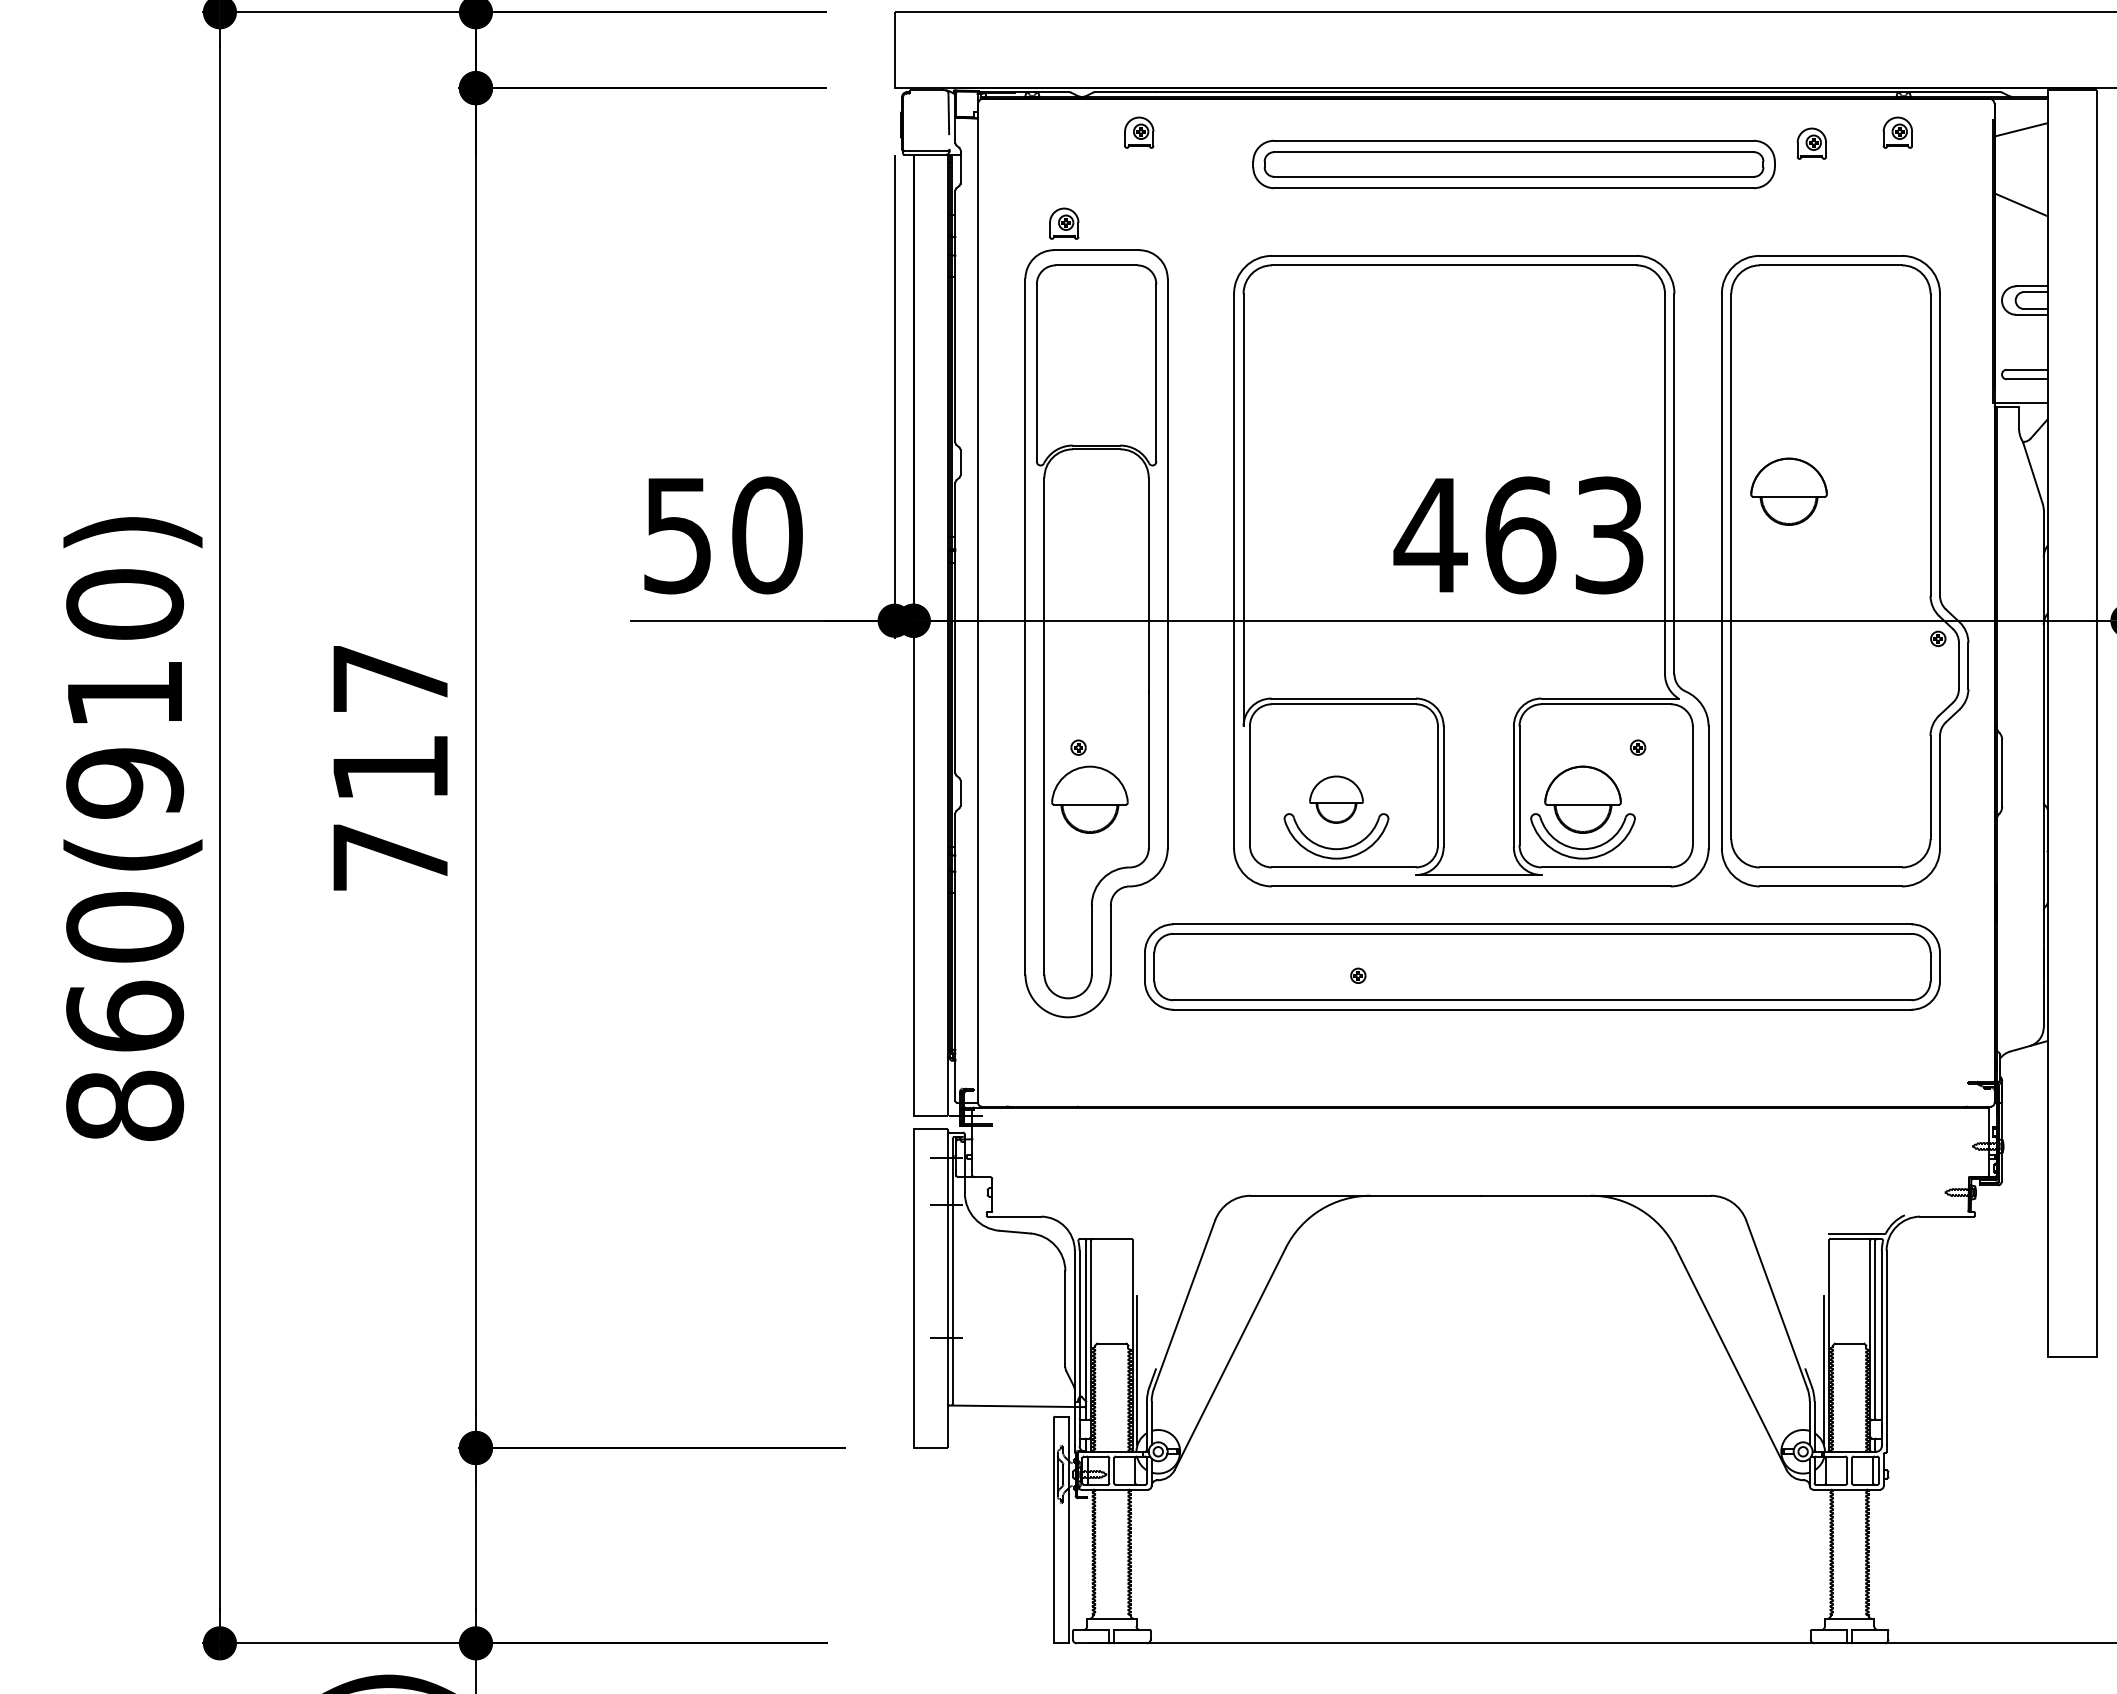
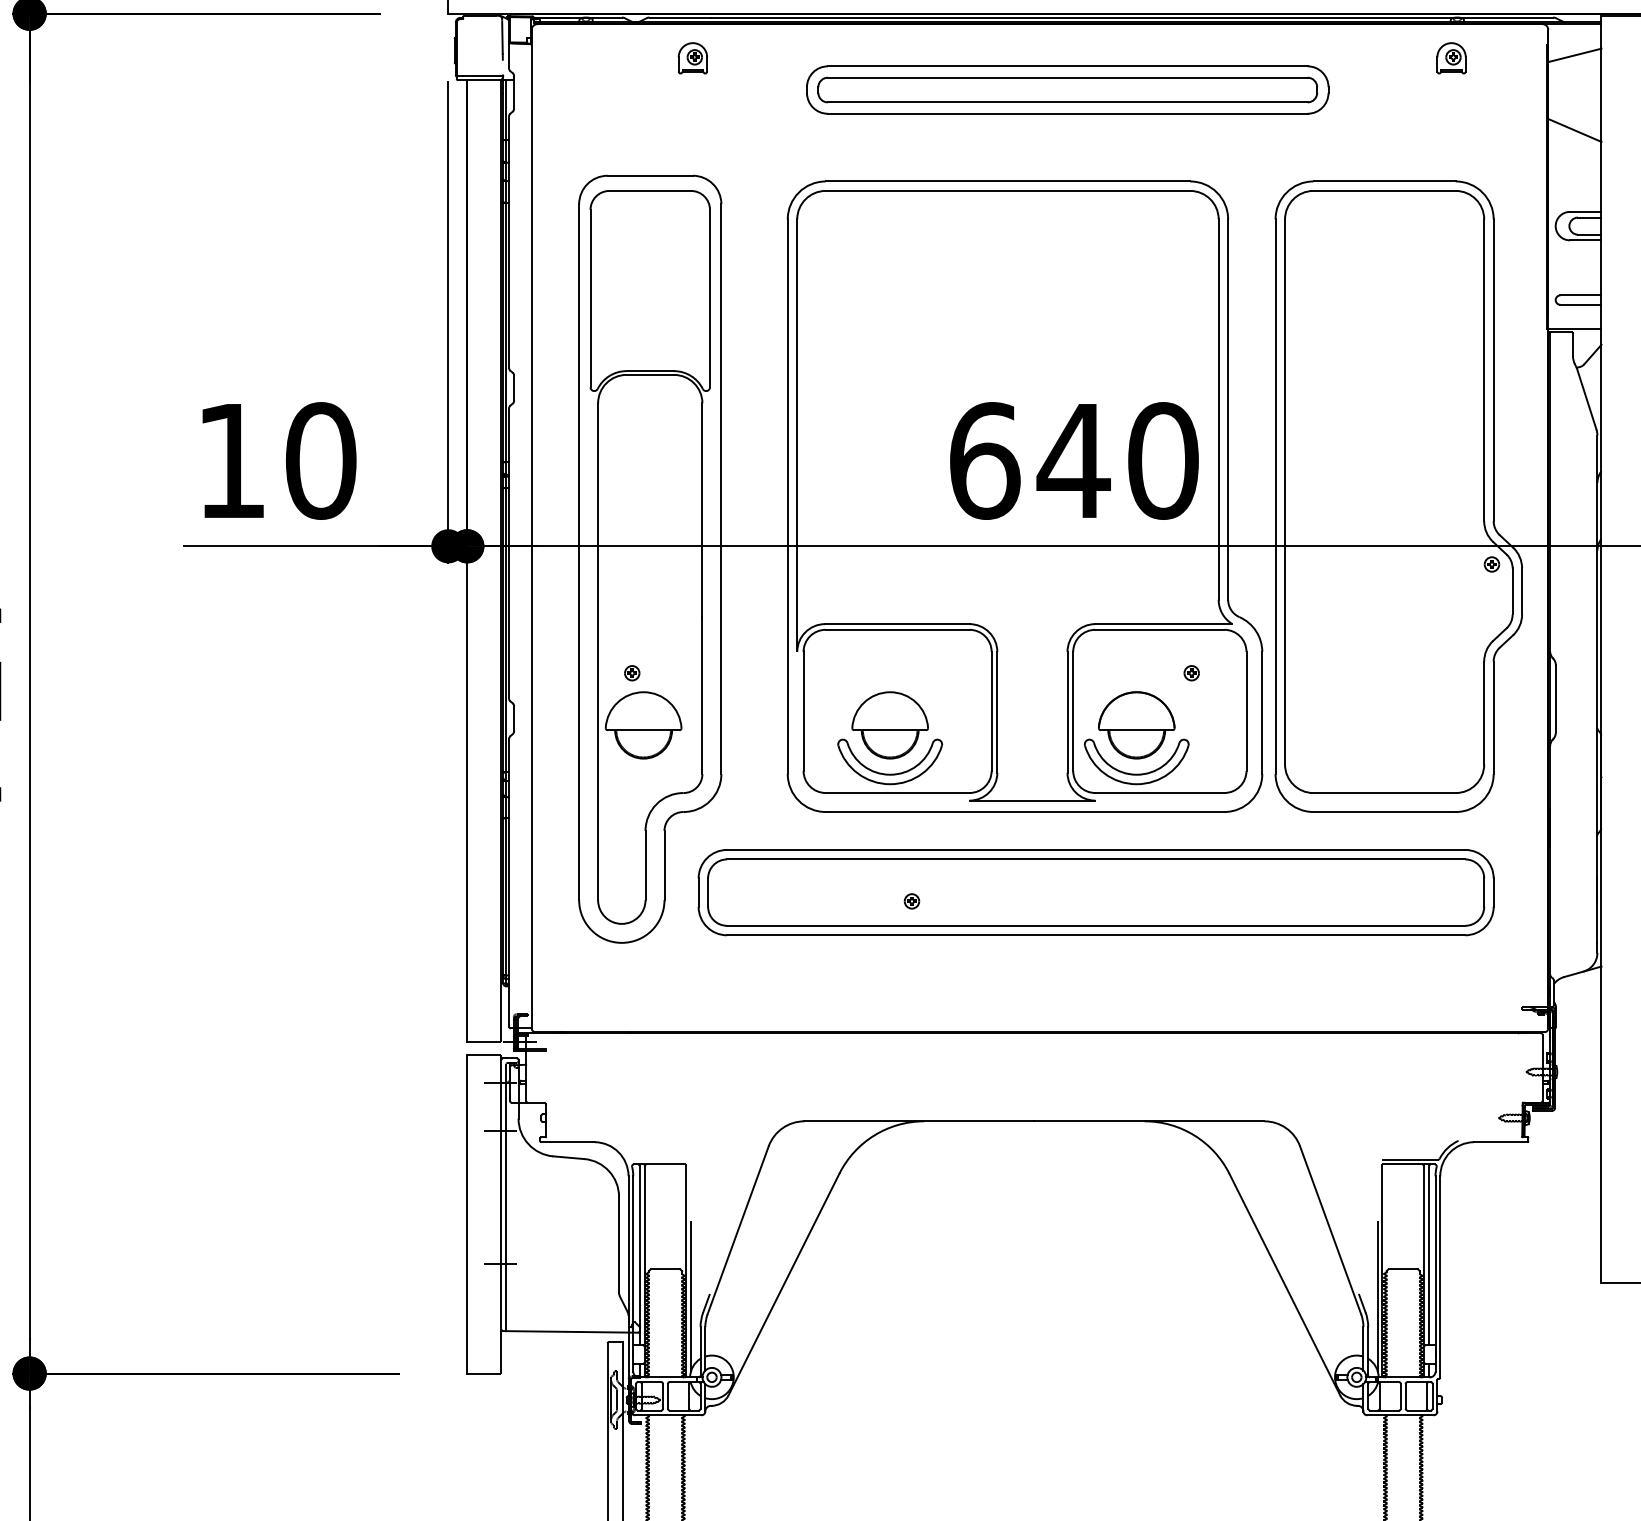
part: (1811, 143) -> (1365, 69), removed
part: (1064, 223) -> (618, 149), removed
part: (1788, 491) -> (1342, 417), removed
text: (1519, 535) -> (1073, 461), 463 -> 640
text: (677, 536) -> (231, 462), 50 -> 10
part: (1336, 799) -> (890, 725), size x1.43

